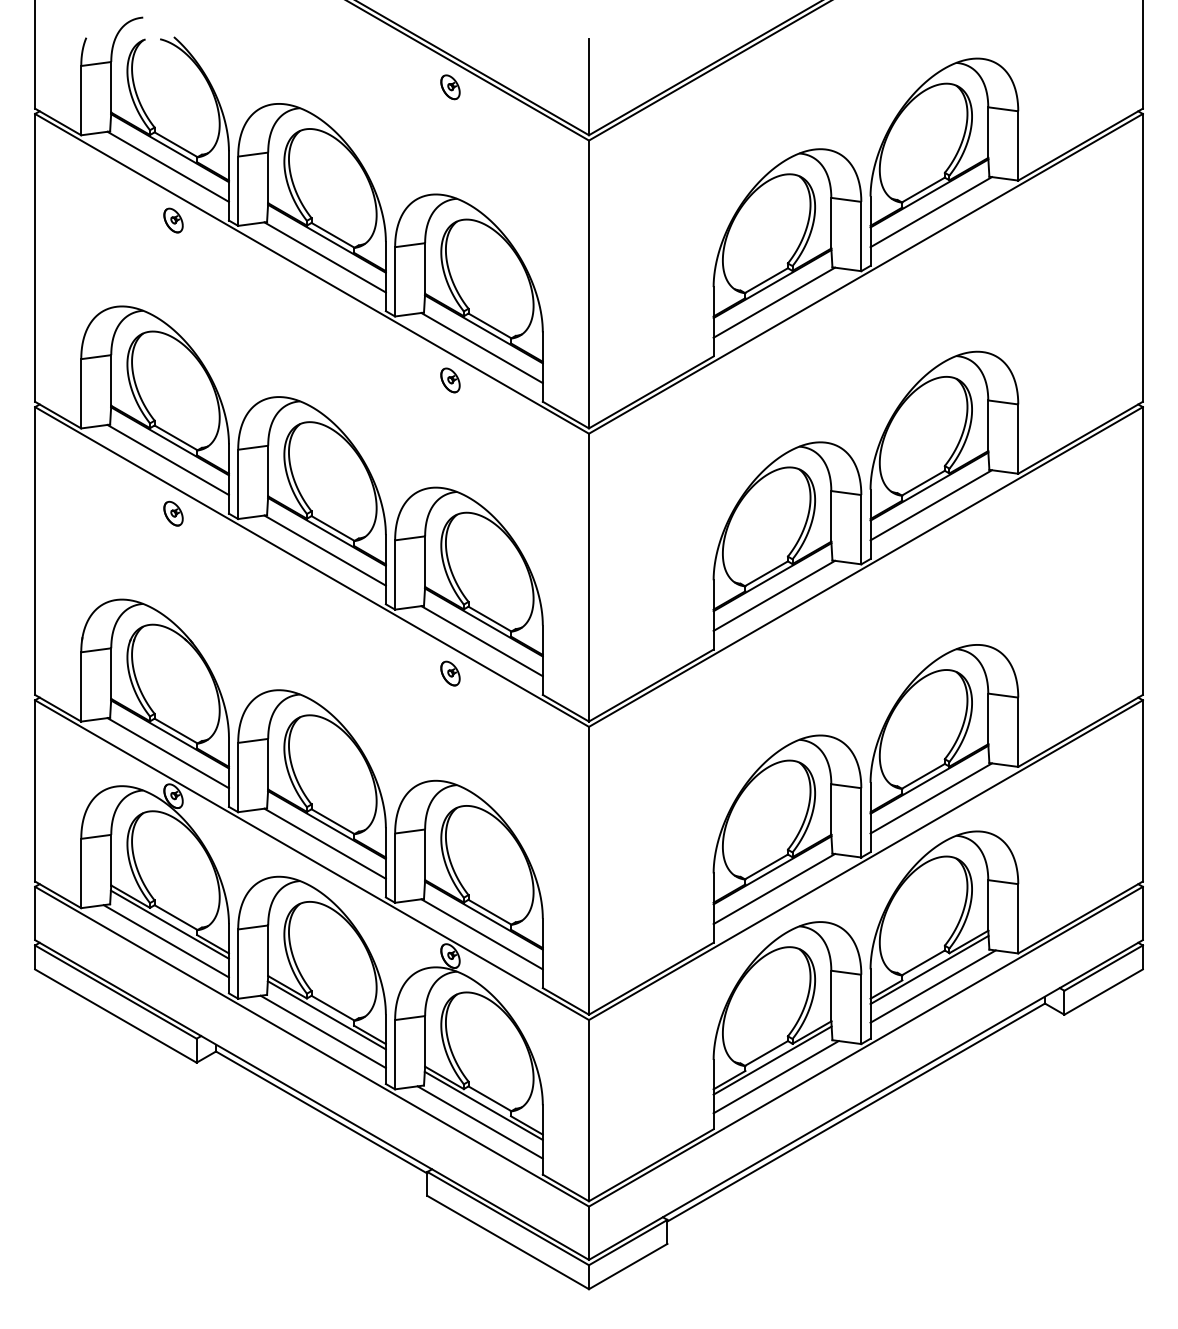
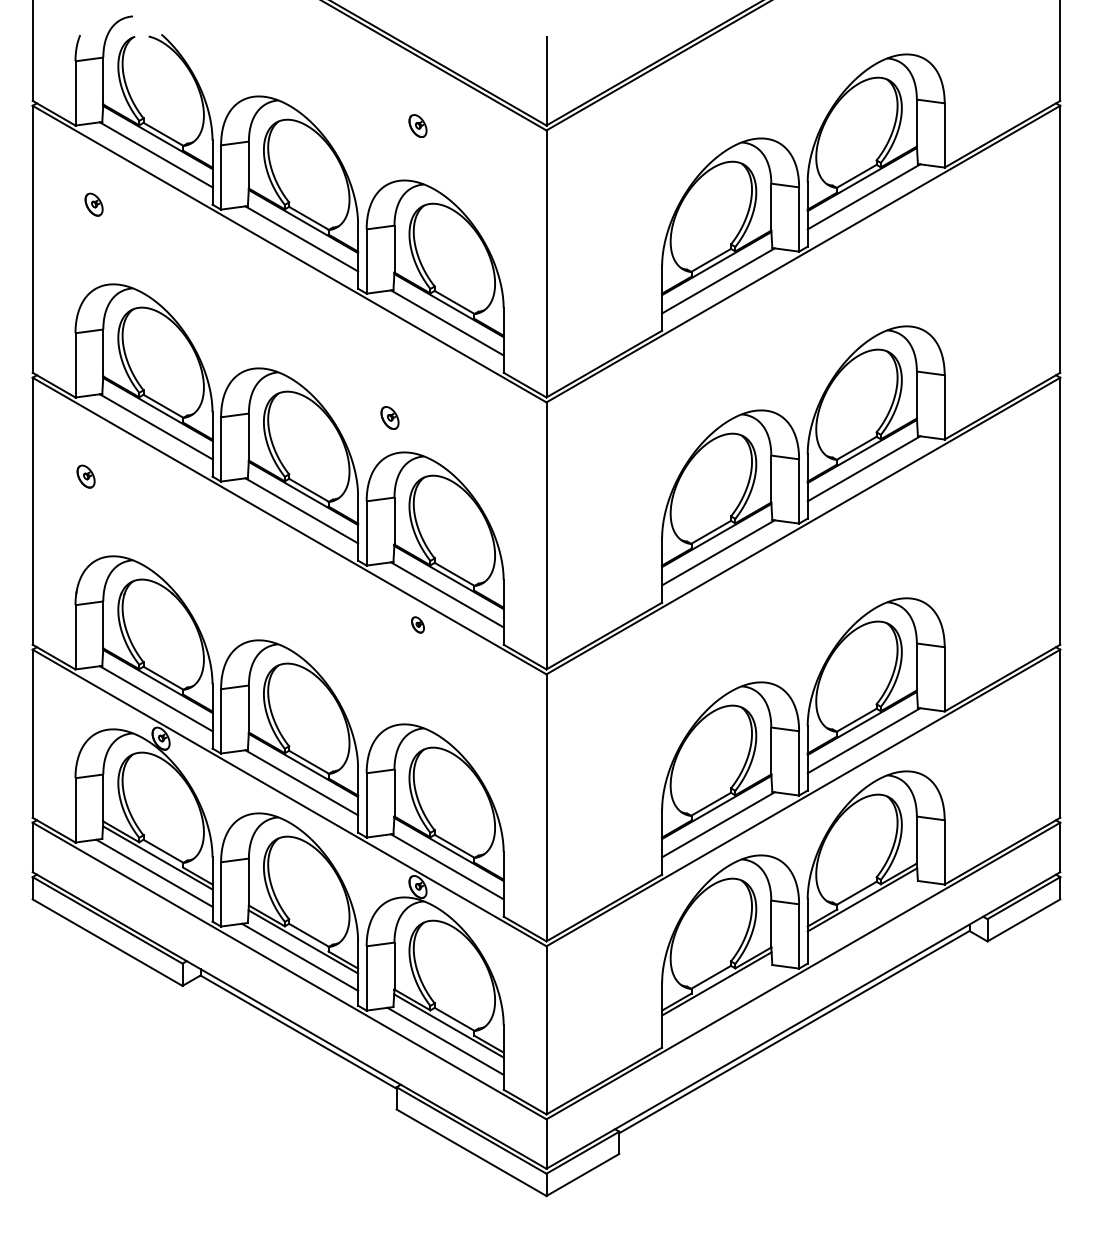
part: (449, 86) -> (417, 125), moved
part: (172, 220) -> (93, 204), moved
part: (449, 379) -> (389, 417), moved
part: (172, 513) -> (85, 476), moved
part: (449, 673) -> (417, 624), size x0.7
line: (932, 985) -> (865, 914), removed
line: (776, 1076) -> (720, 998), removed

